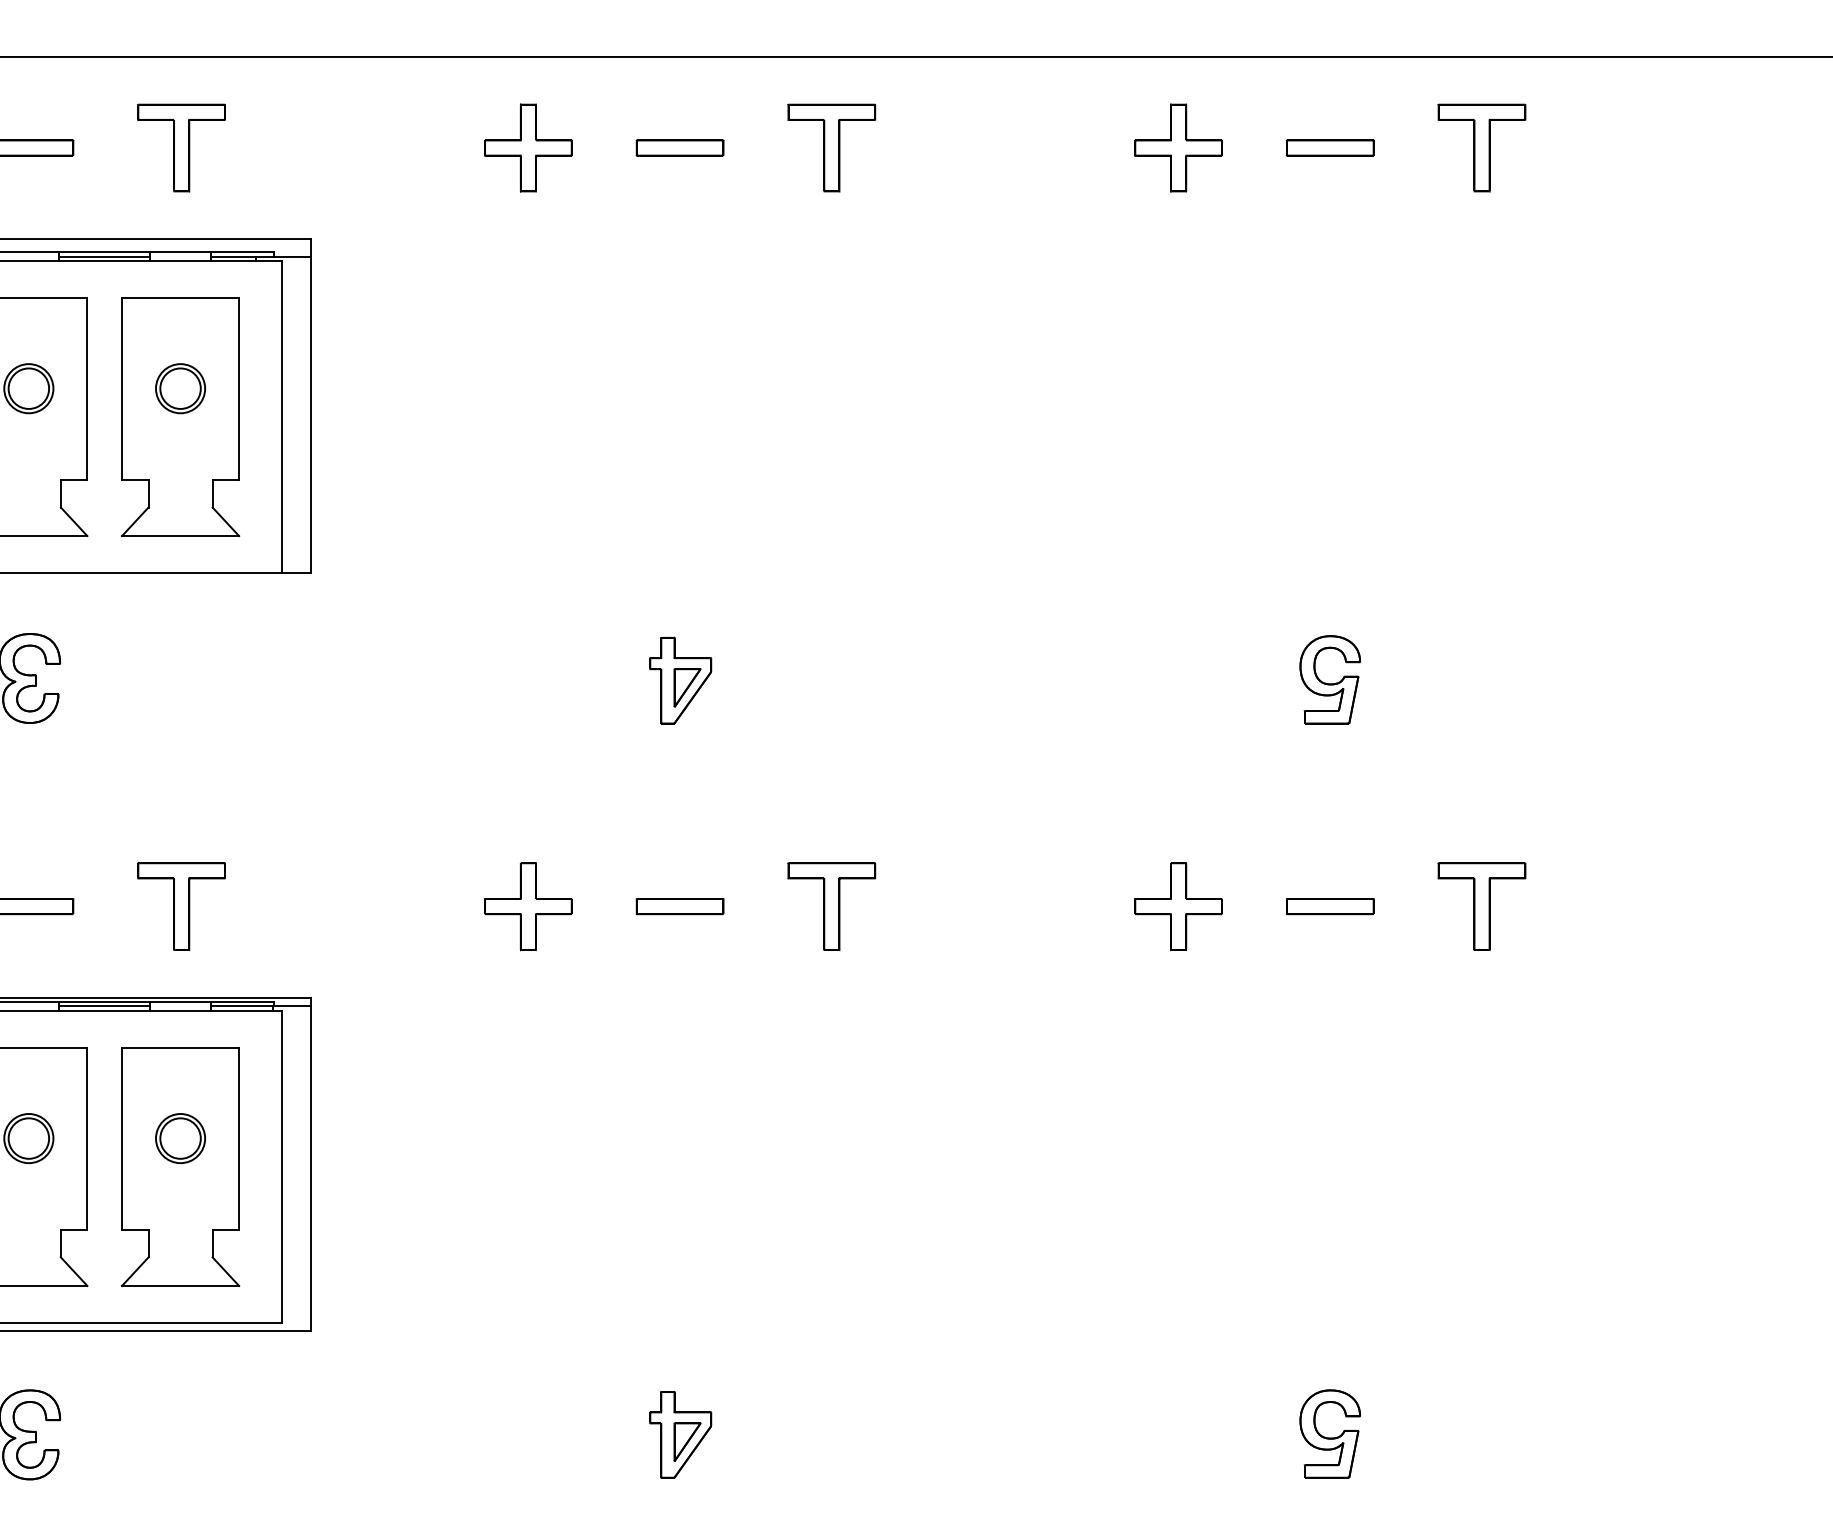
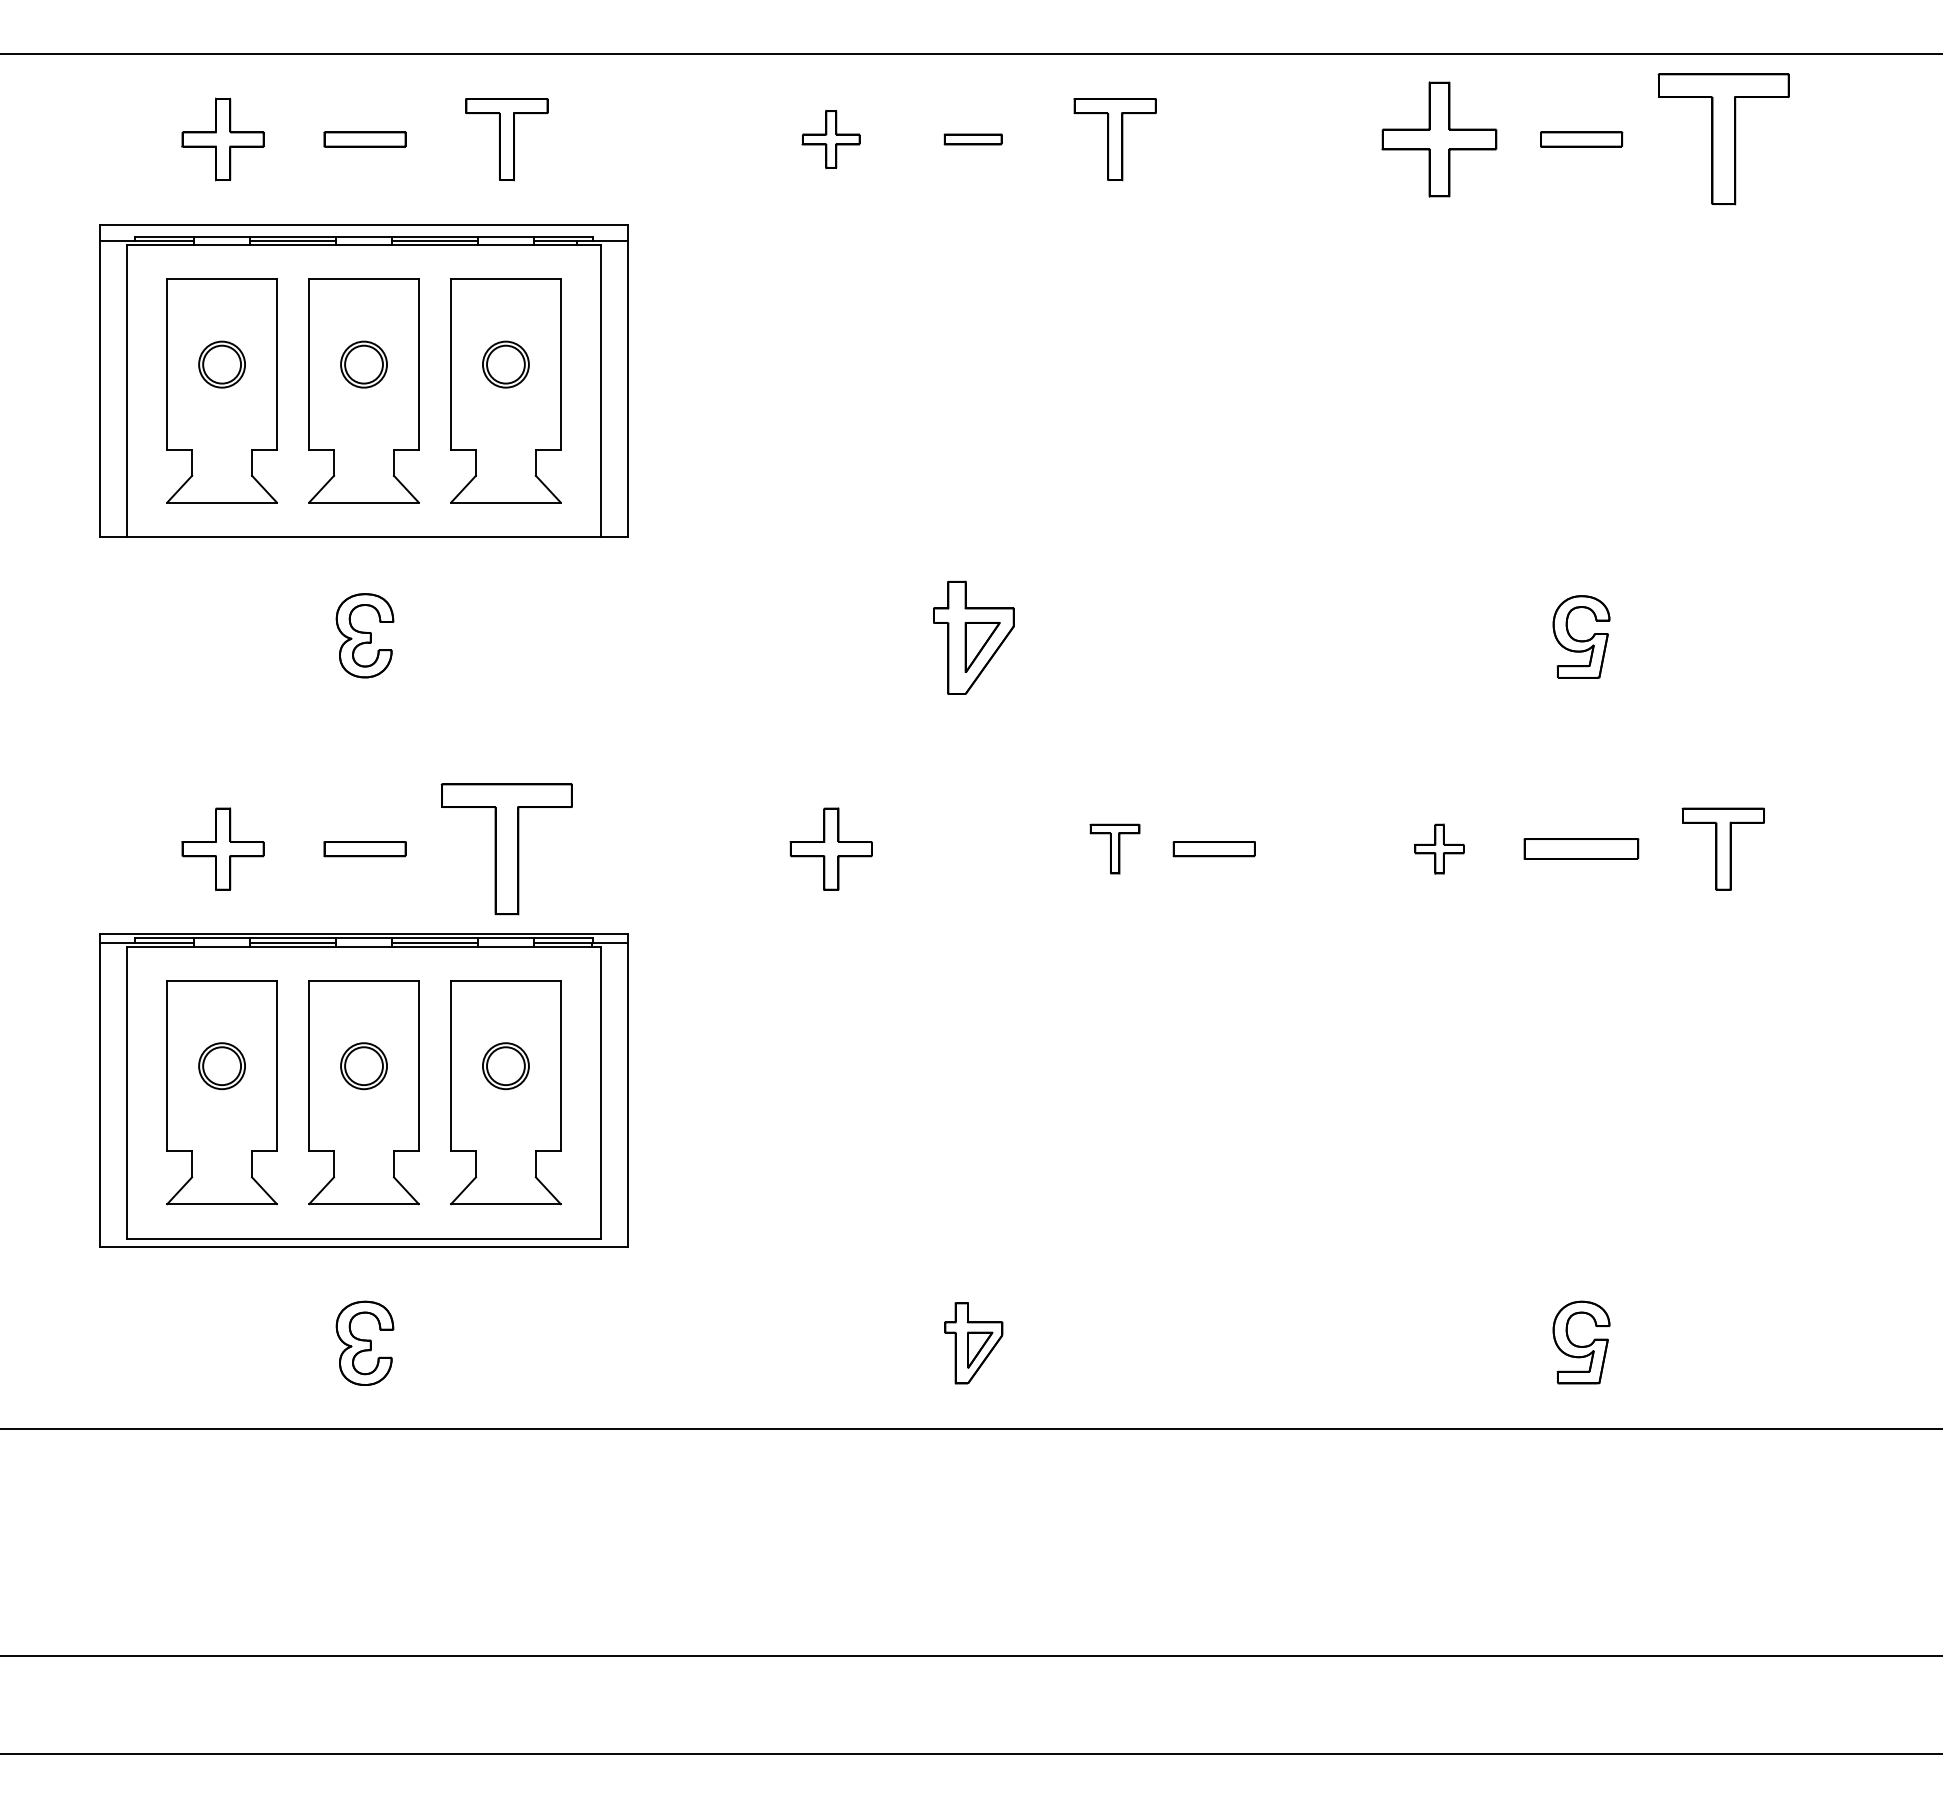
part: (527, 148) -> (830, 139), size x0.7
part: (679, 148) -> (972, 139), size x0.7
part: (1178, 148) -> (1439, 139), size x1.4
part: (1480, 148) -> (1722, 139), size x1.6
part: (680, 680) -> (973, 637), size x1.4
part: (181, 905) -> (506, 848), size x1.6
part: (831, 905) -> (1114, 848), size x0.6
part: (1178, 905) -> (1439, 848), size x0.6
part: (679, 906) -> (1213, 849), moved
part: (1330, 906) -> (1581, 849), size x1.4

